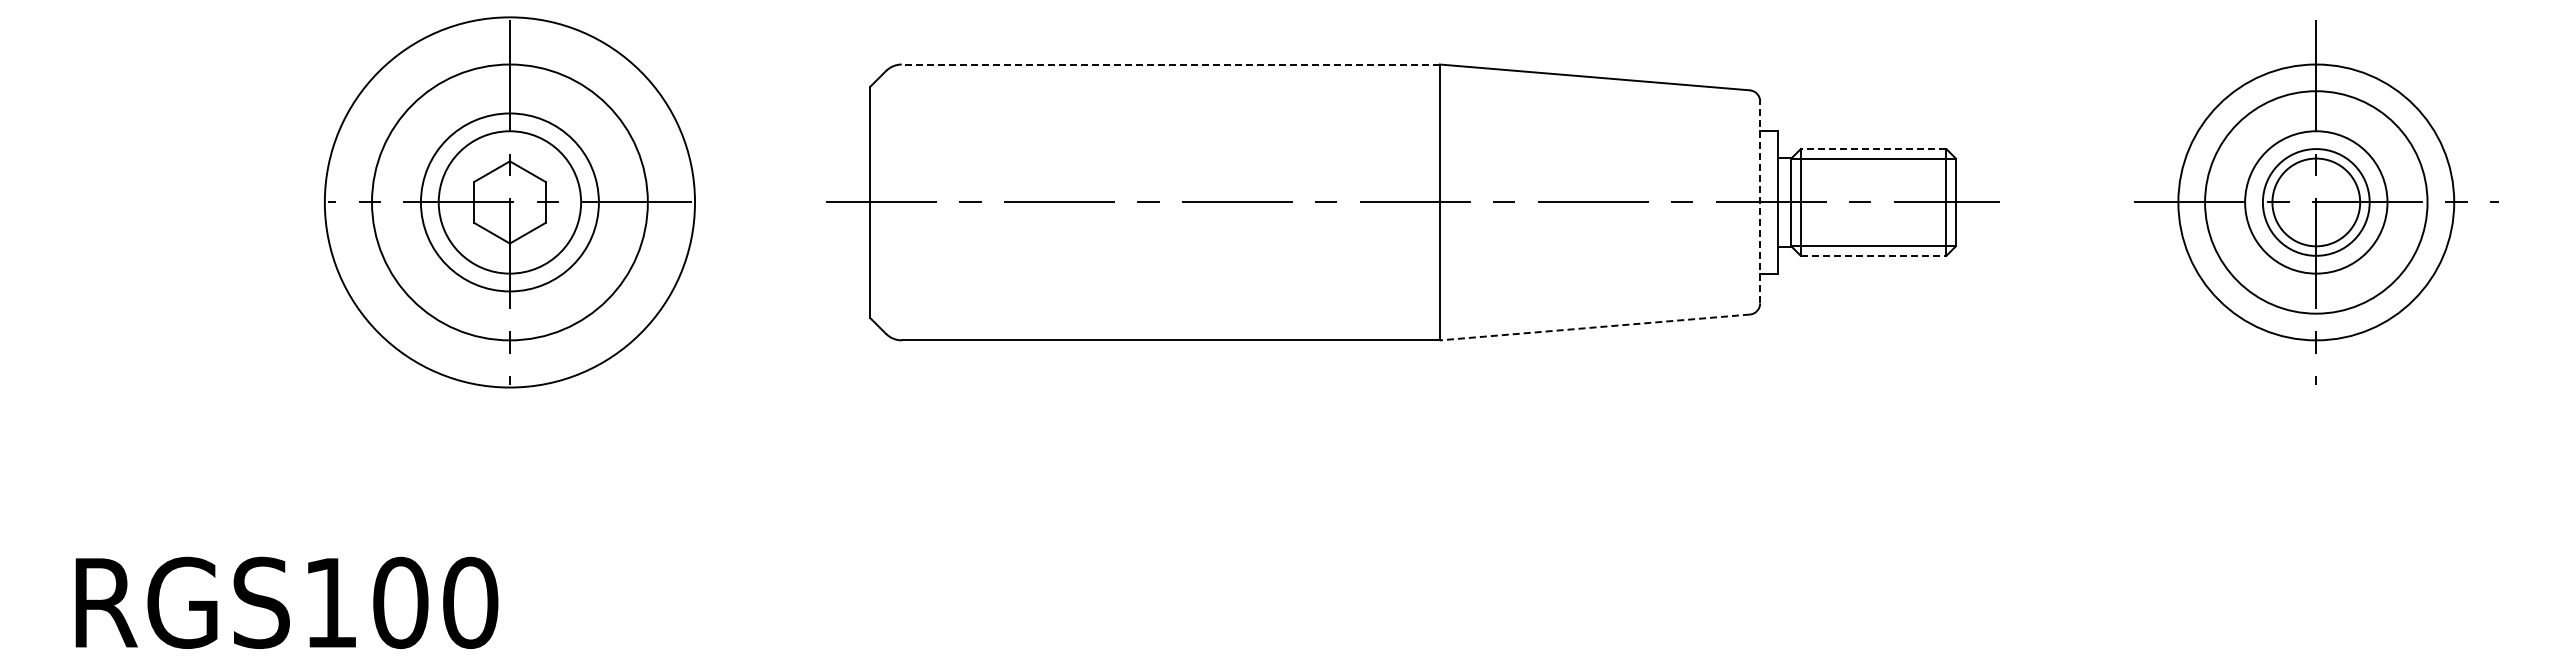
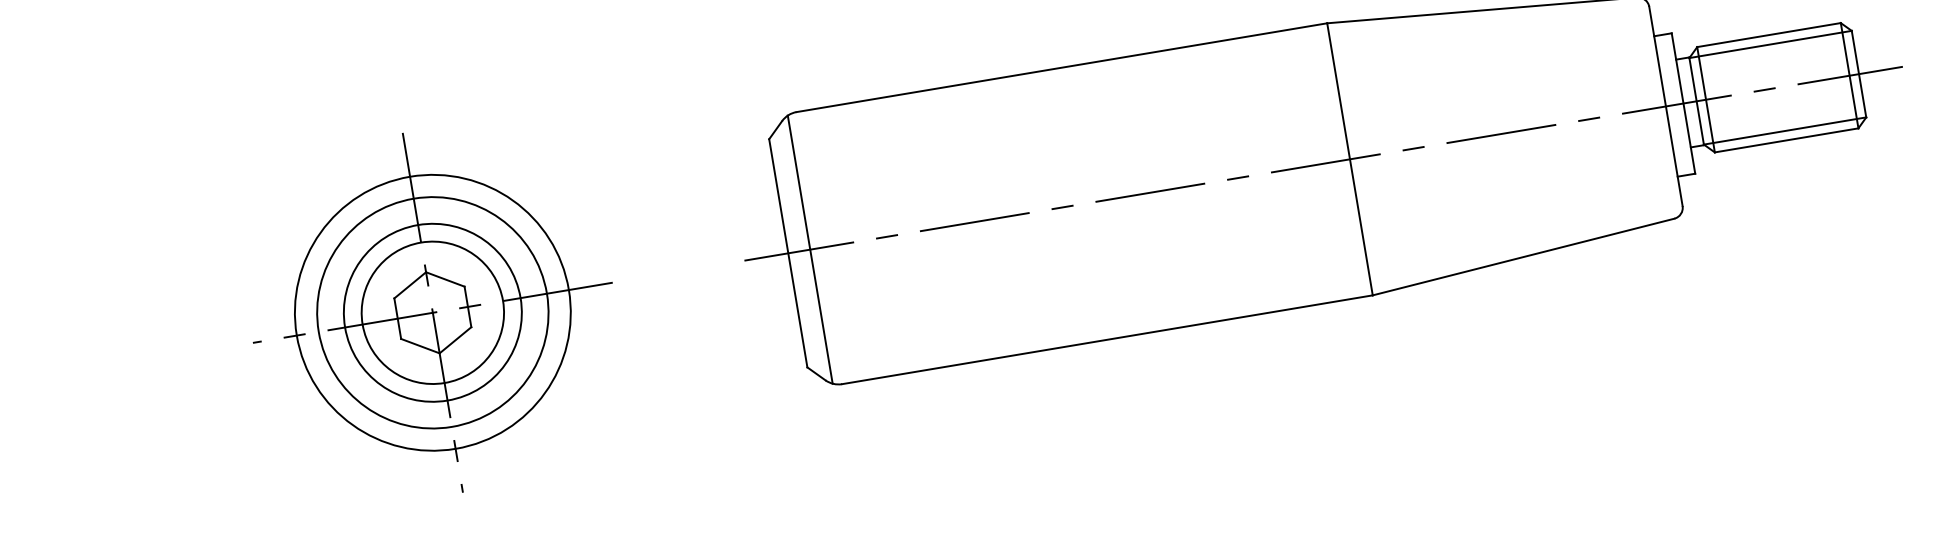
line: (1170, 64) -> (1061, 67), dashed -> solid
line: (1873, 149) -> (1768, 35), dashed -> solid
circle: (509, 202) -> (432, 312), size x0.62
line: (892, 202) -> (810, 249), added
line: (1760, 202) -> (1666, 106), dashed -> solid
line: (1873, 255) -> (1786, 140), dashed -> solid
line: (1594, 327) -> (1523, 257), dashed -> solid

